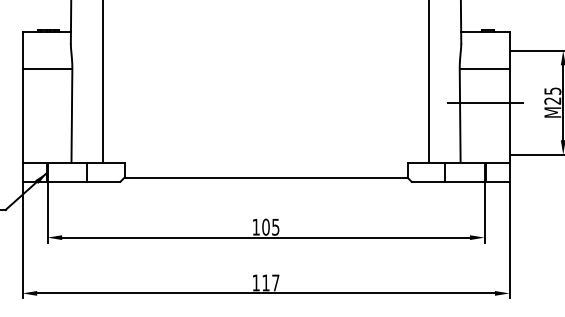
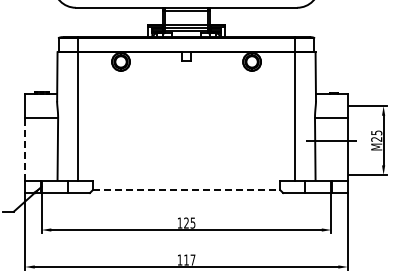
line: (23, 116) -> (25, 149), solid -> dashed
line: (265, 178) -> (186, 190), solid -> dashed
text: (265, 226) -> (186, 222), 105 -> 125

